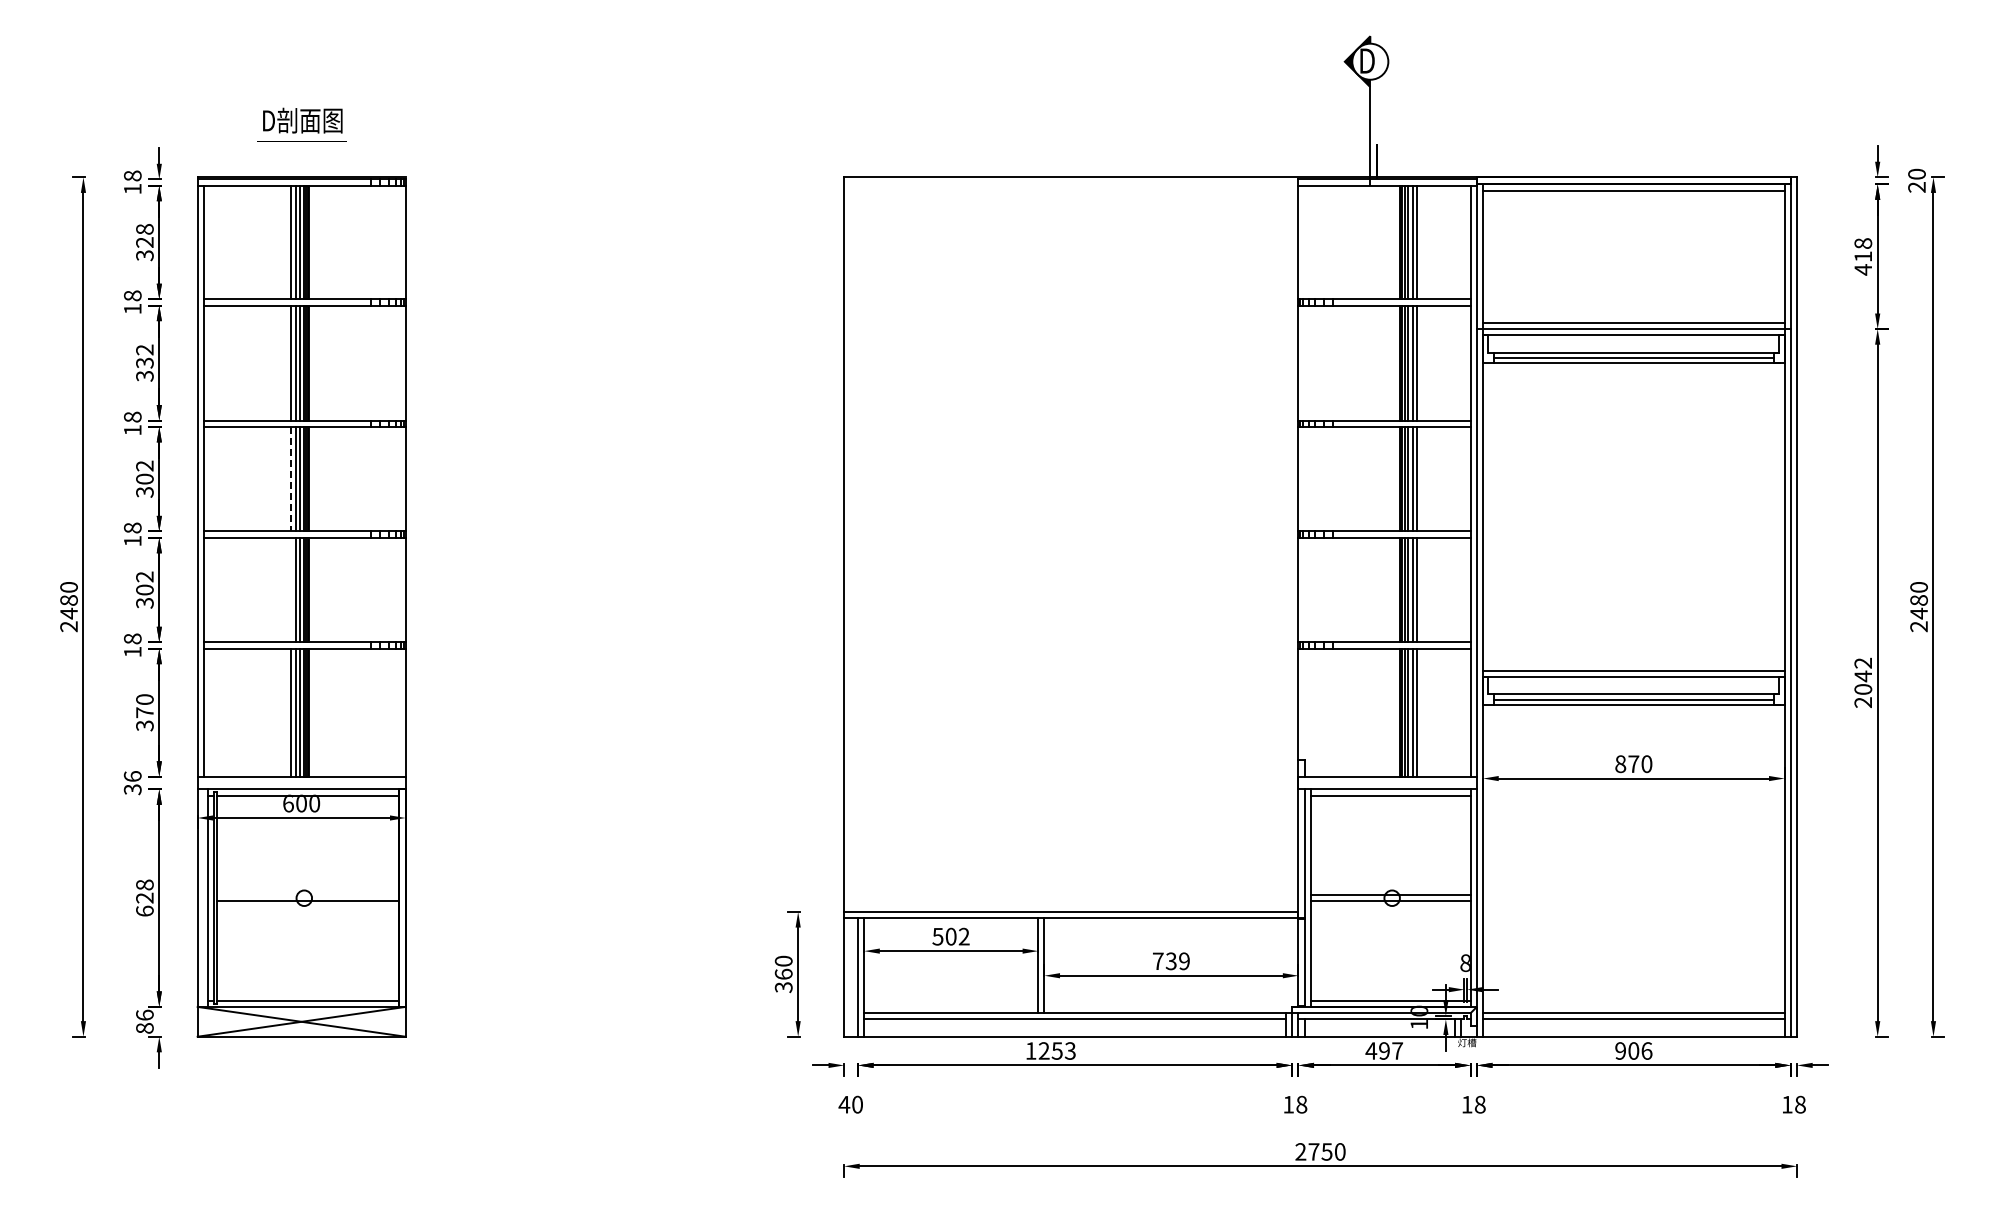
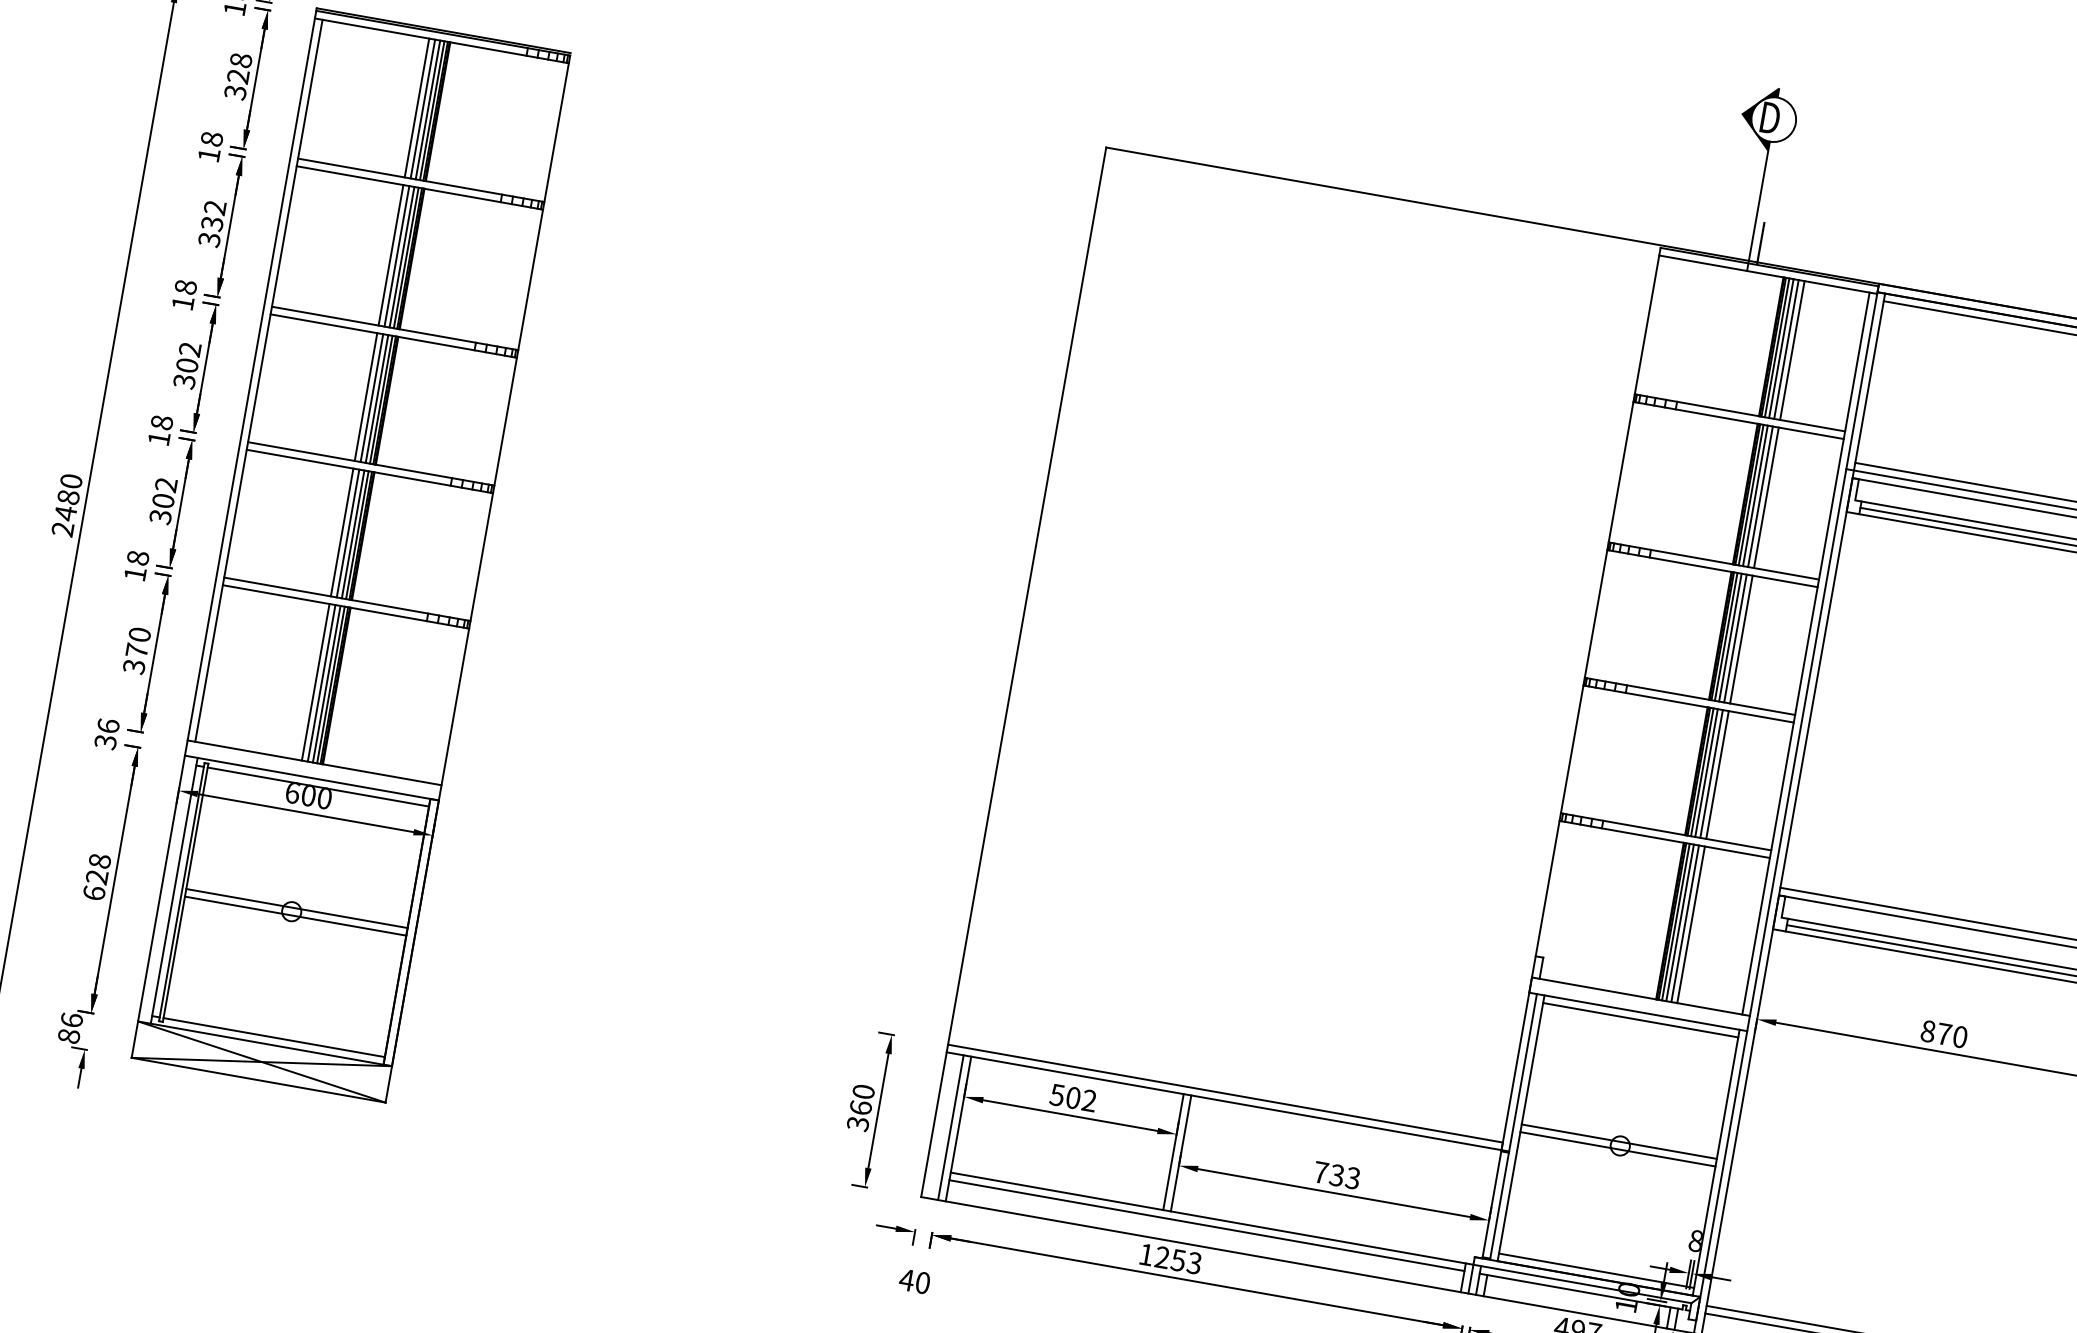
line: (291, 479) -> (366, 397), dashed -> solid
line: (291, 589) -> (342, 531), added
line: (307, 894) -> (296, 907), added
text: (1184, 961) -> (1353, 1178), 739 -> 733

